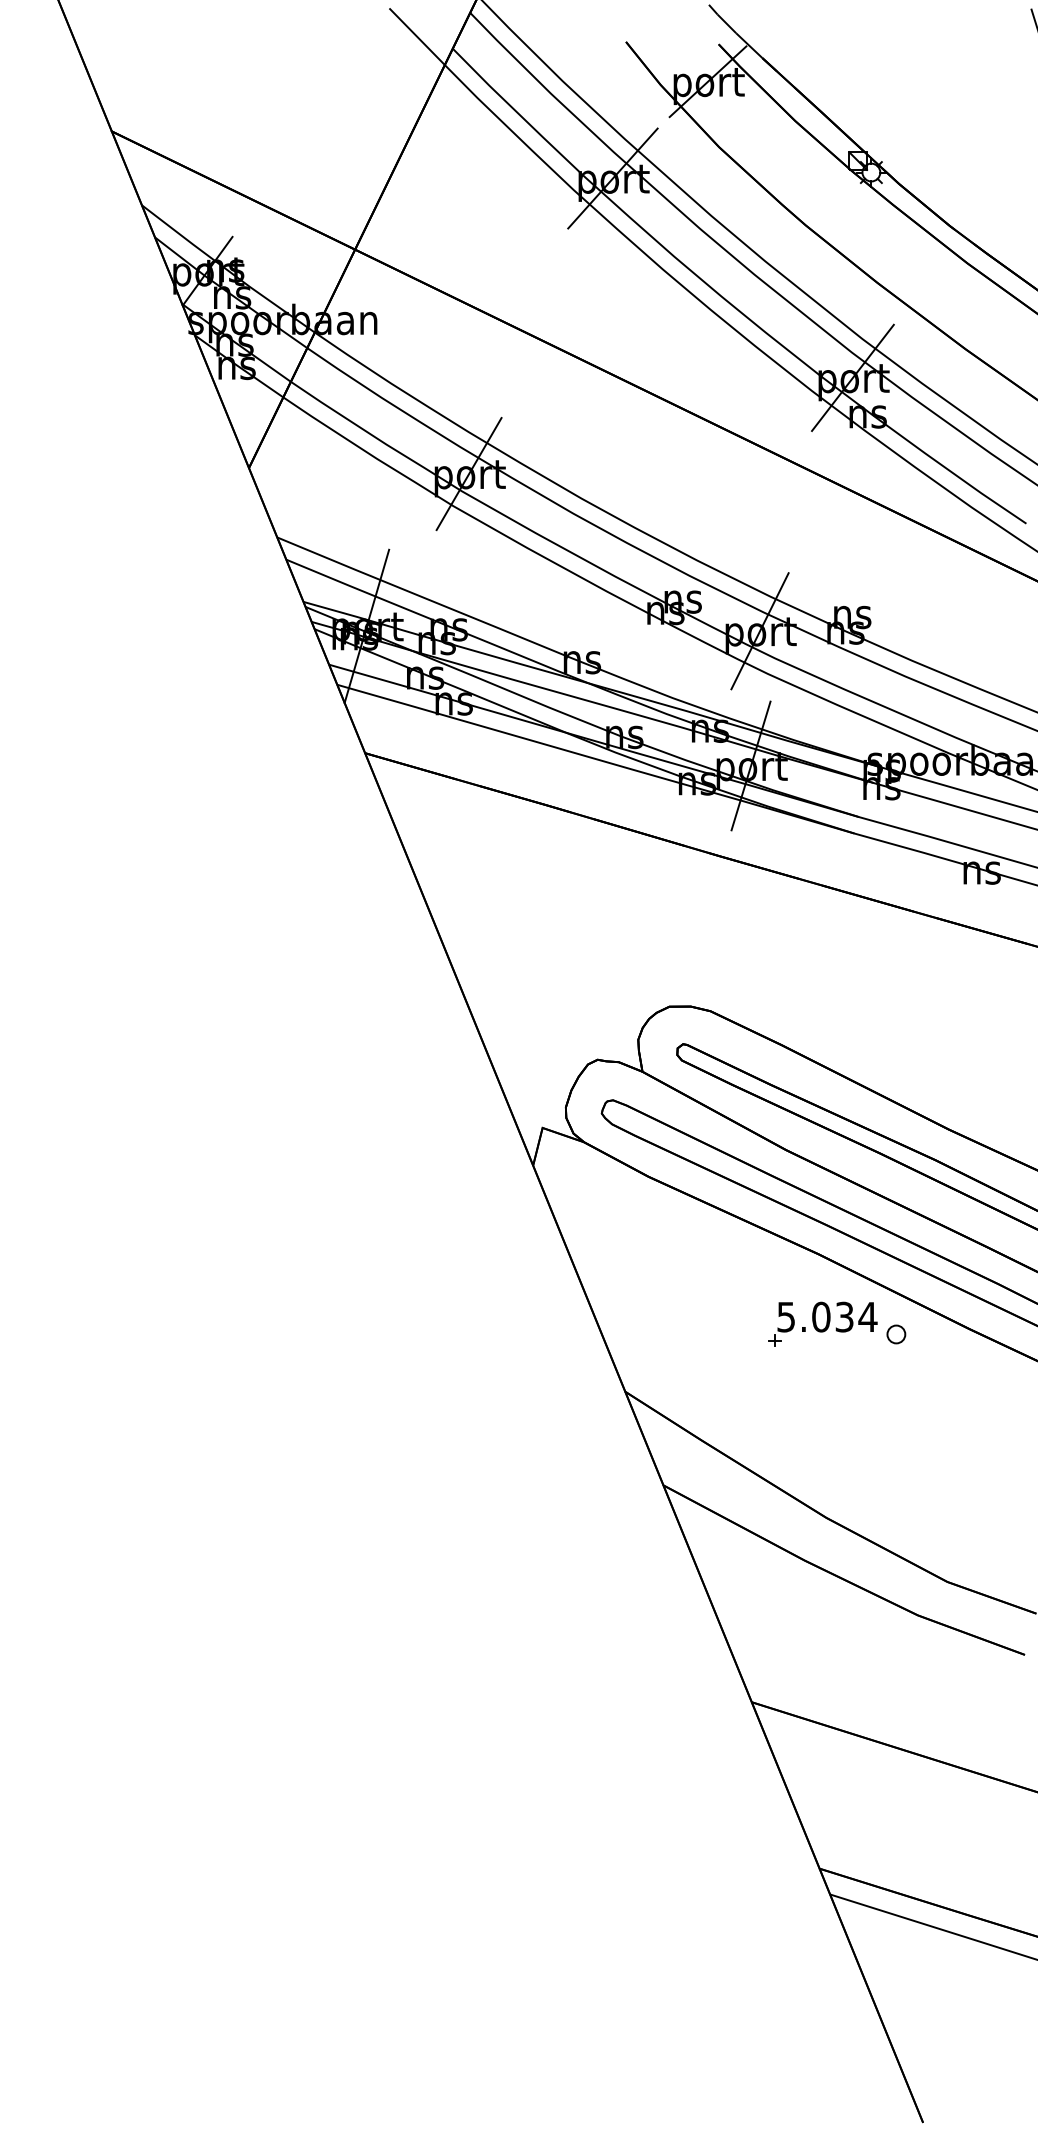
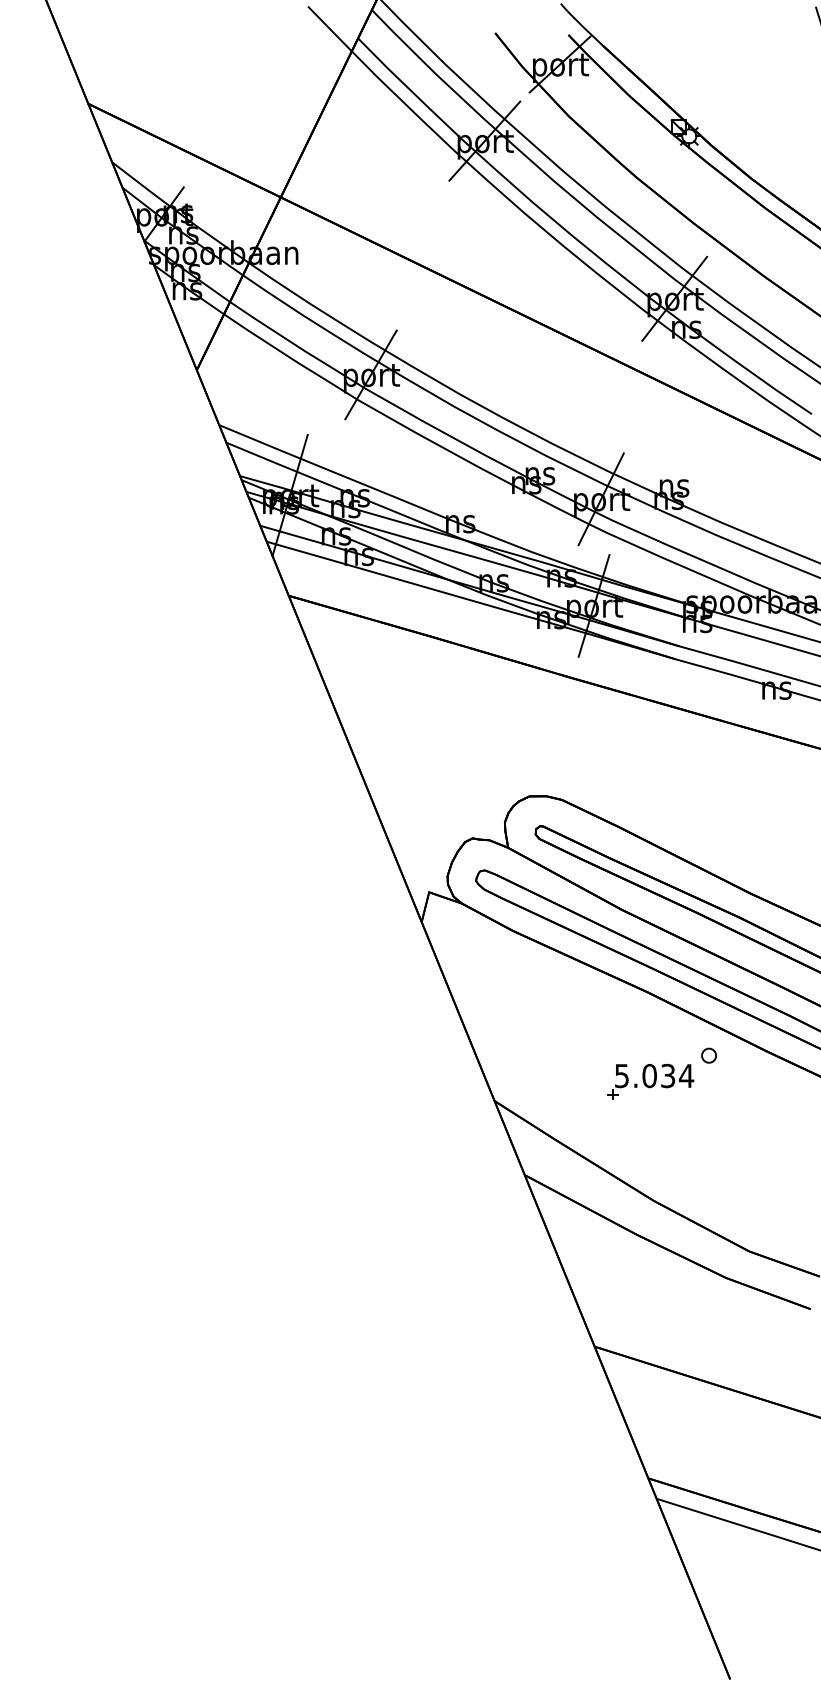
part: (822, 1323) -> (650, 1081), moved

